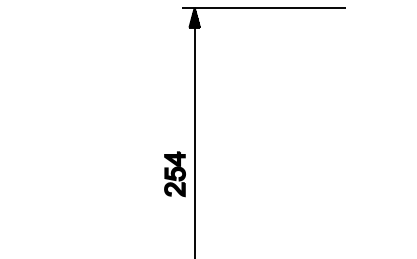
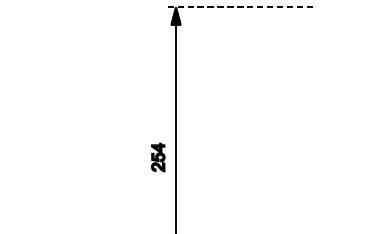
line: (263, 7) -> (238, 6), solid -> dashed
part: (174, 174) -> (157, 157), size x0.7

